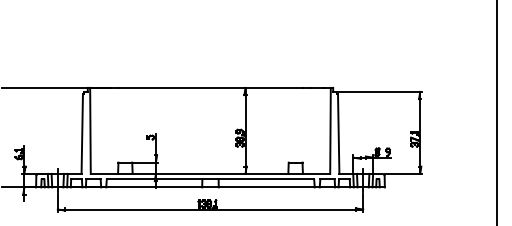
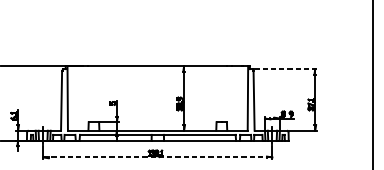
line: (380, 91) -> (285, 68), solid -> dashed
line: (210, 209) -> (157, 157), solid -> dashed

